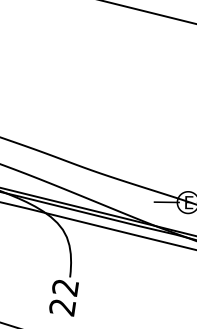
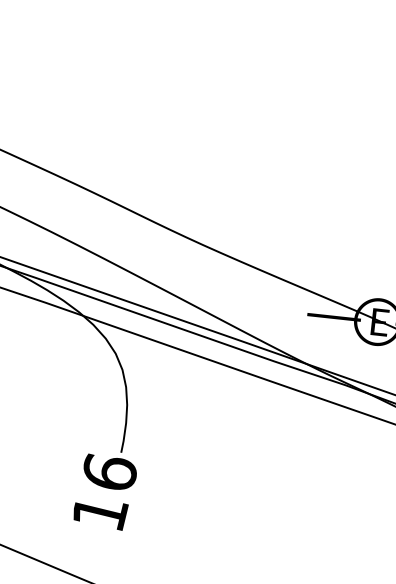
text: (63, 297) -> (103, 492), 22 -> 16

